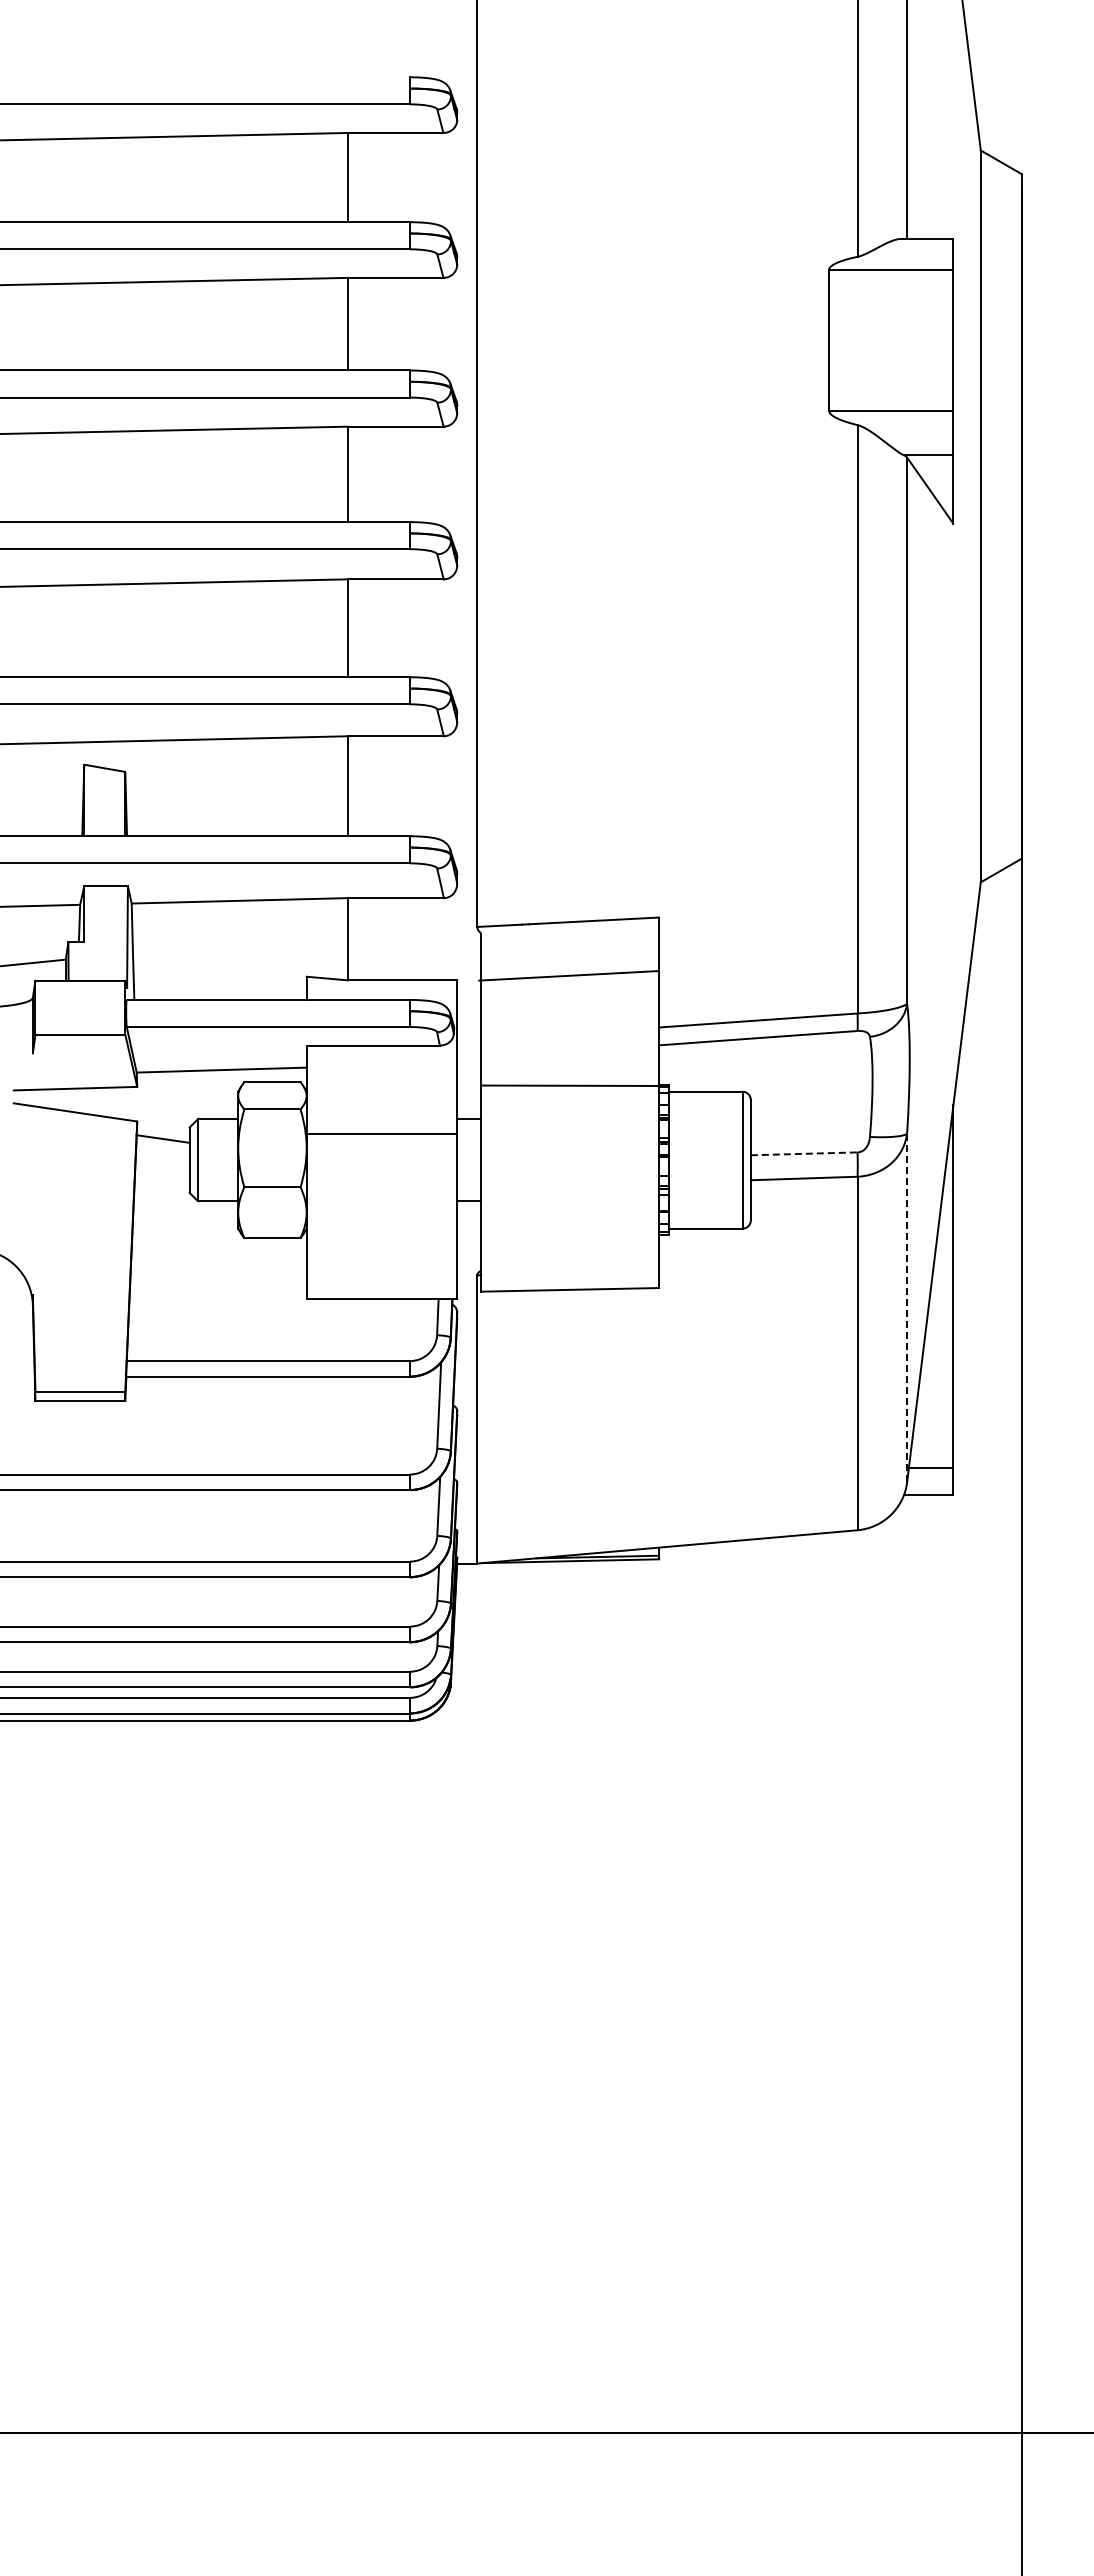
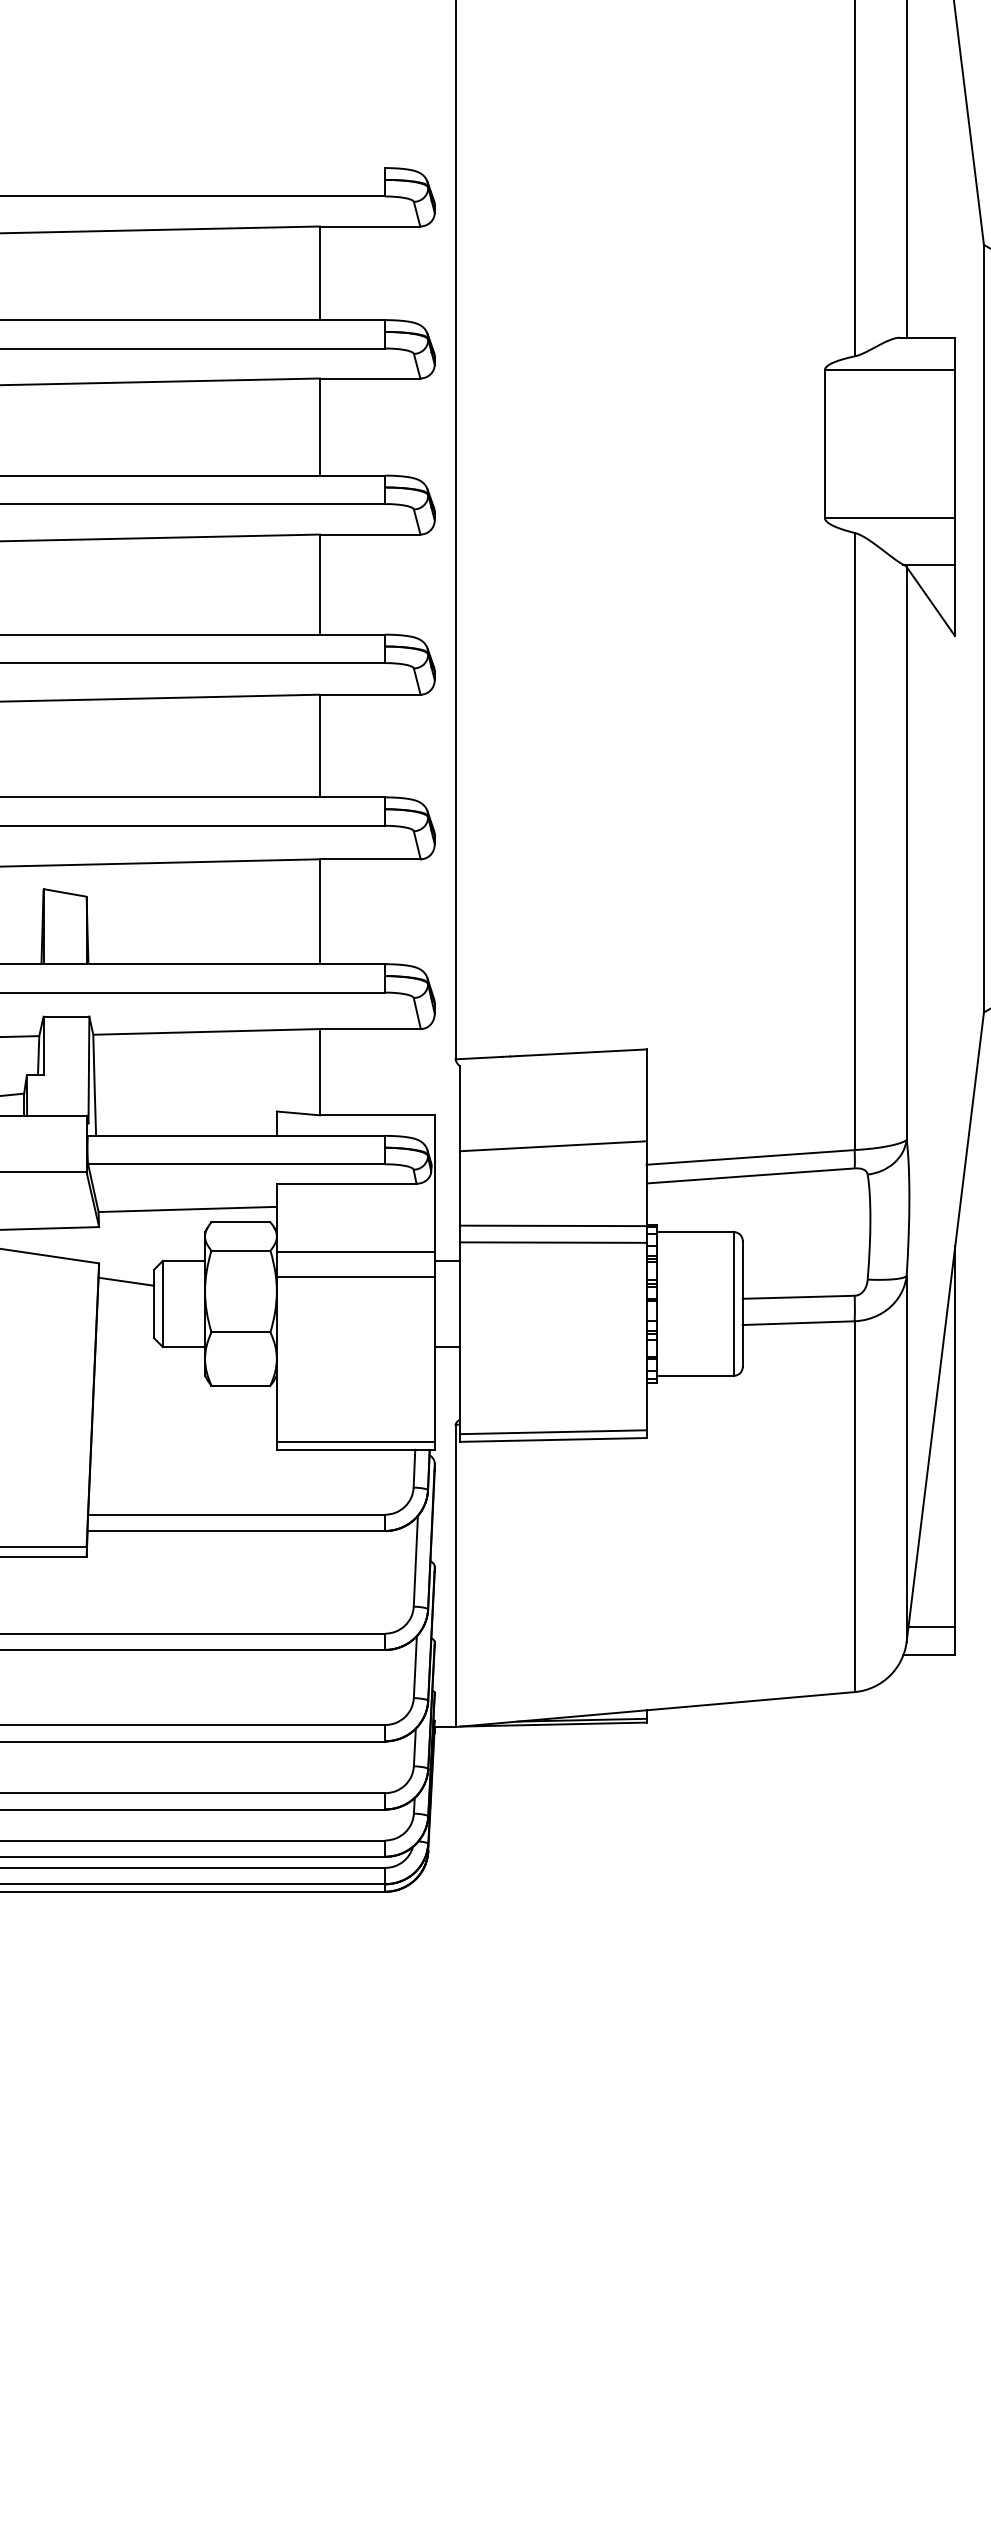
line: (568, 975) -> (553, 1145), moved
line: (570, 1101) -> (553, 1242), added
line: (381, 1110) -> (355, 1251), added
line: (804, 1153) -> (799, 1296), dashed -> solid
line: (570, 1282) -> (553, 1432), added
line: (381, 1291) -> (355, 1441), added
line: (907, 1307) -> (907, 1458), dashed -> solid

